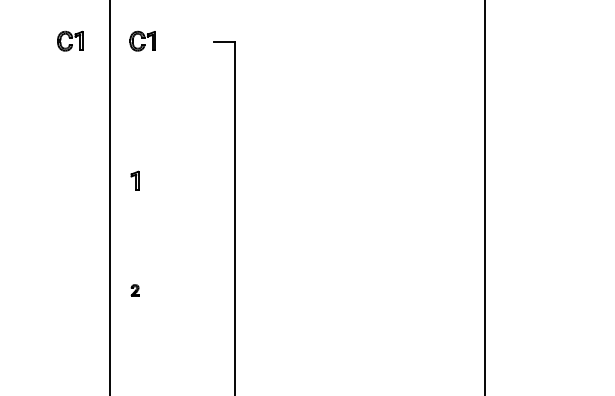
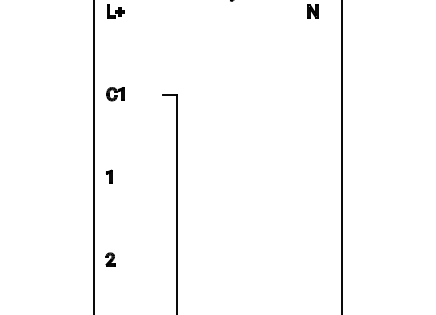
part: (70, 41) -> (67, 94), removed
part: (135, 180) -> (109, 176), moved
part: (135, 290) -> (110, 259), size x1.67

